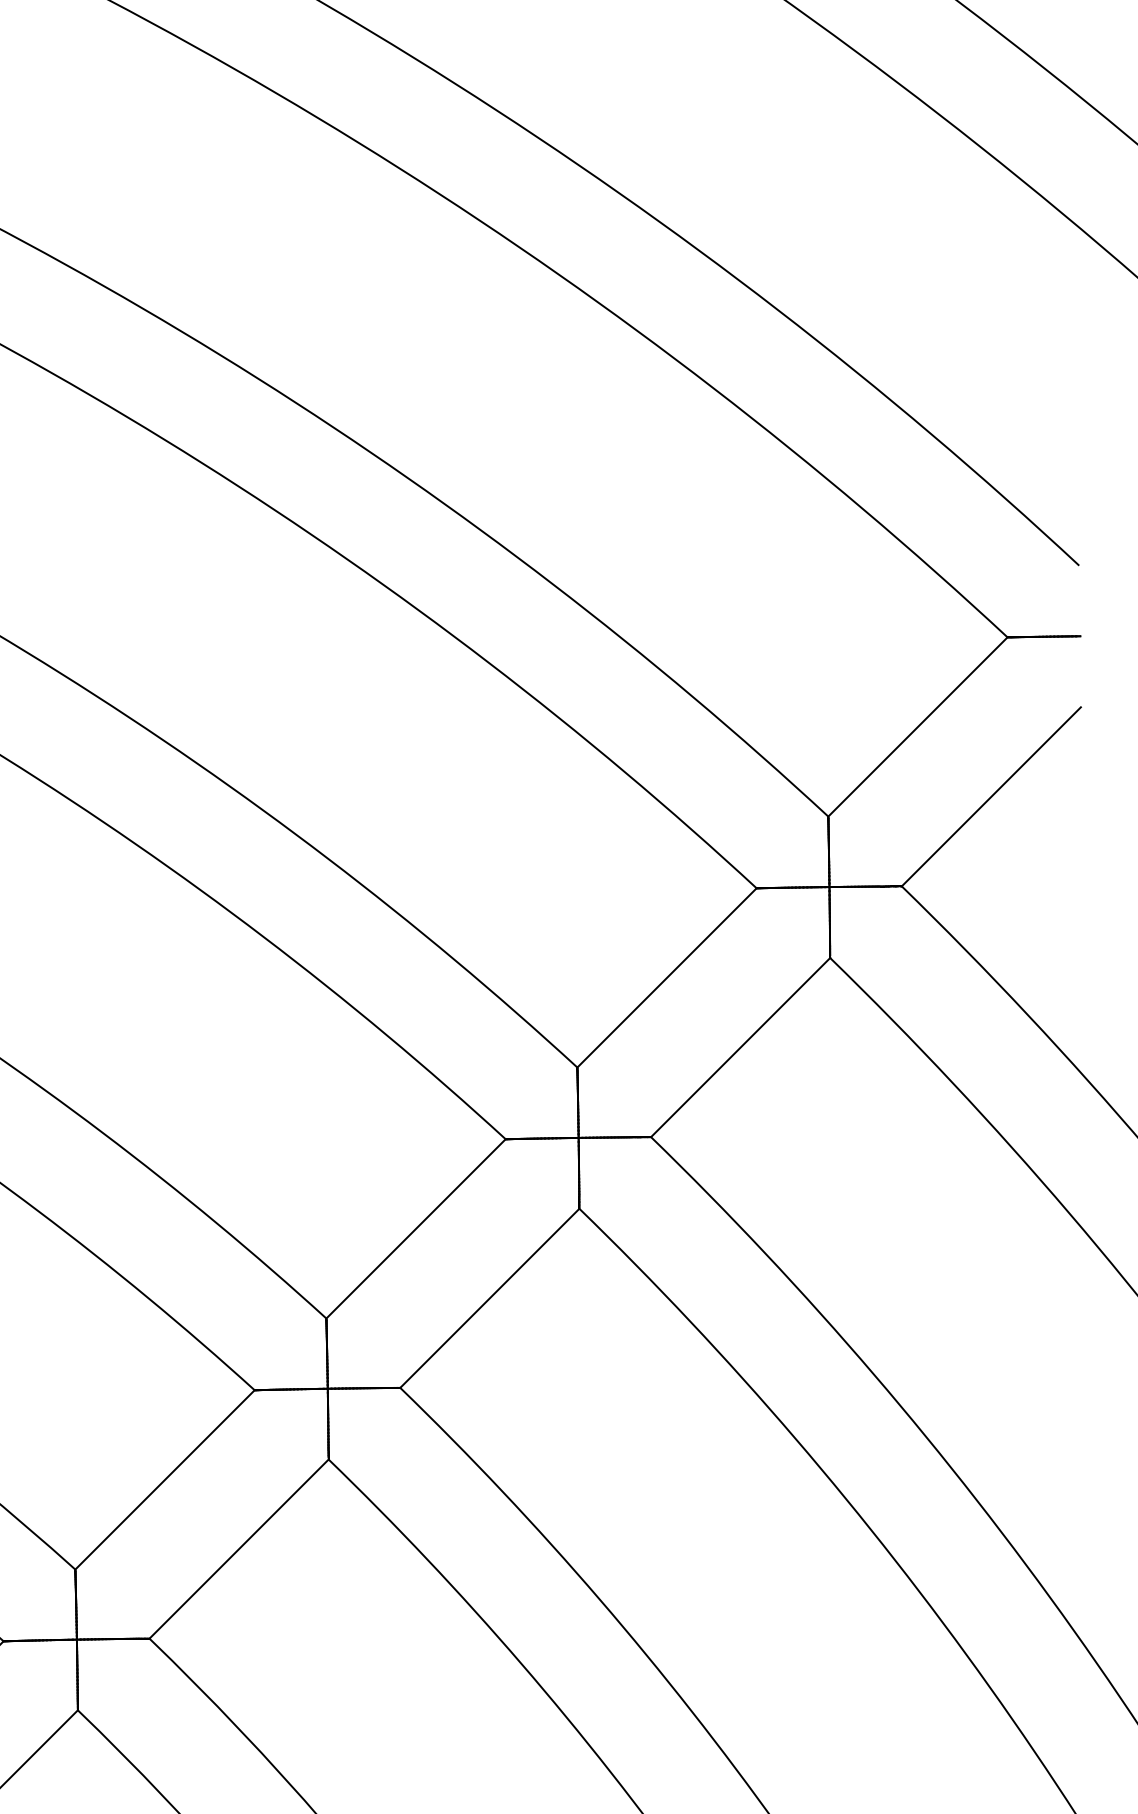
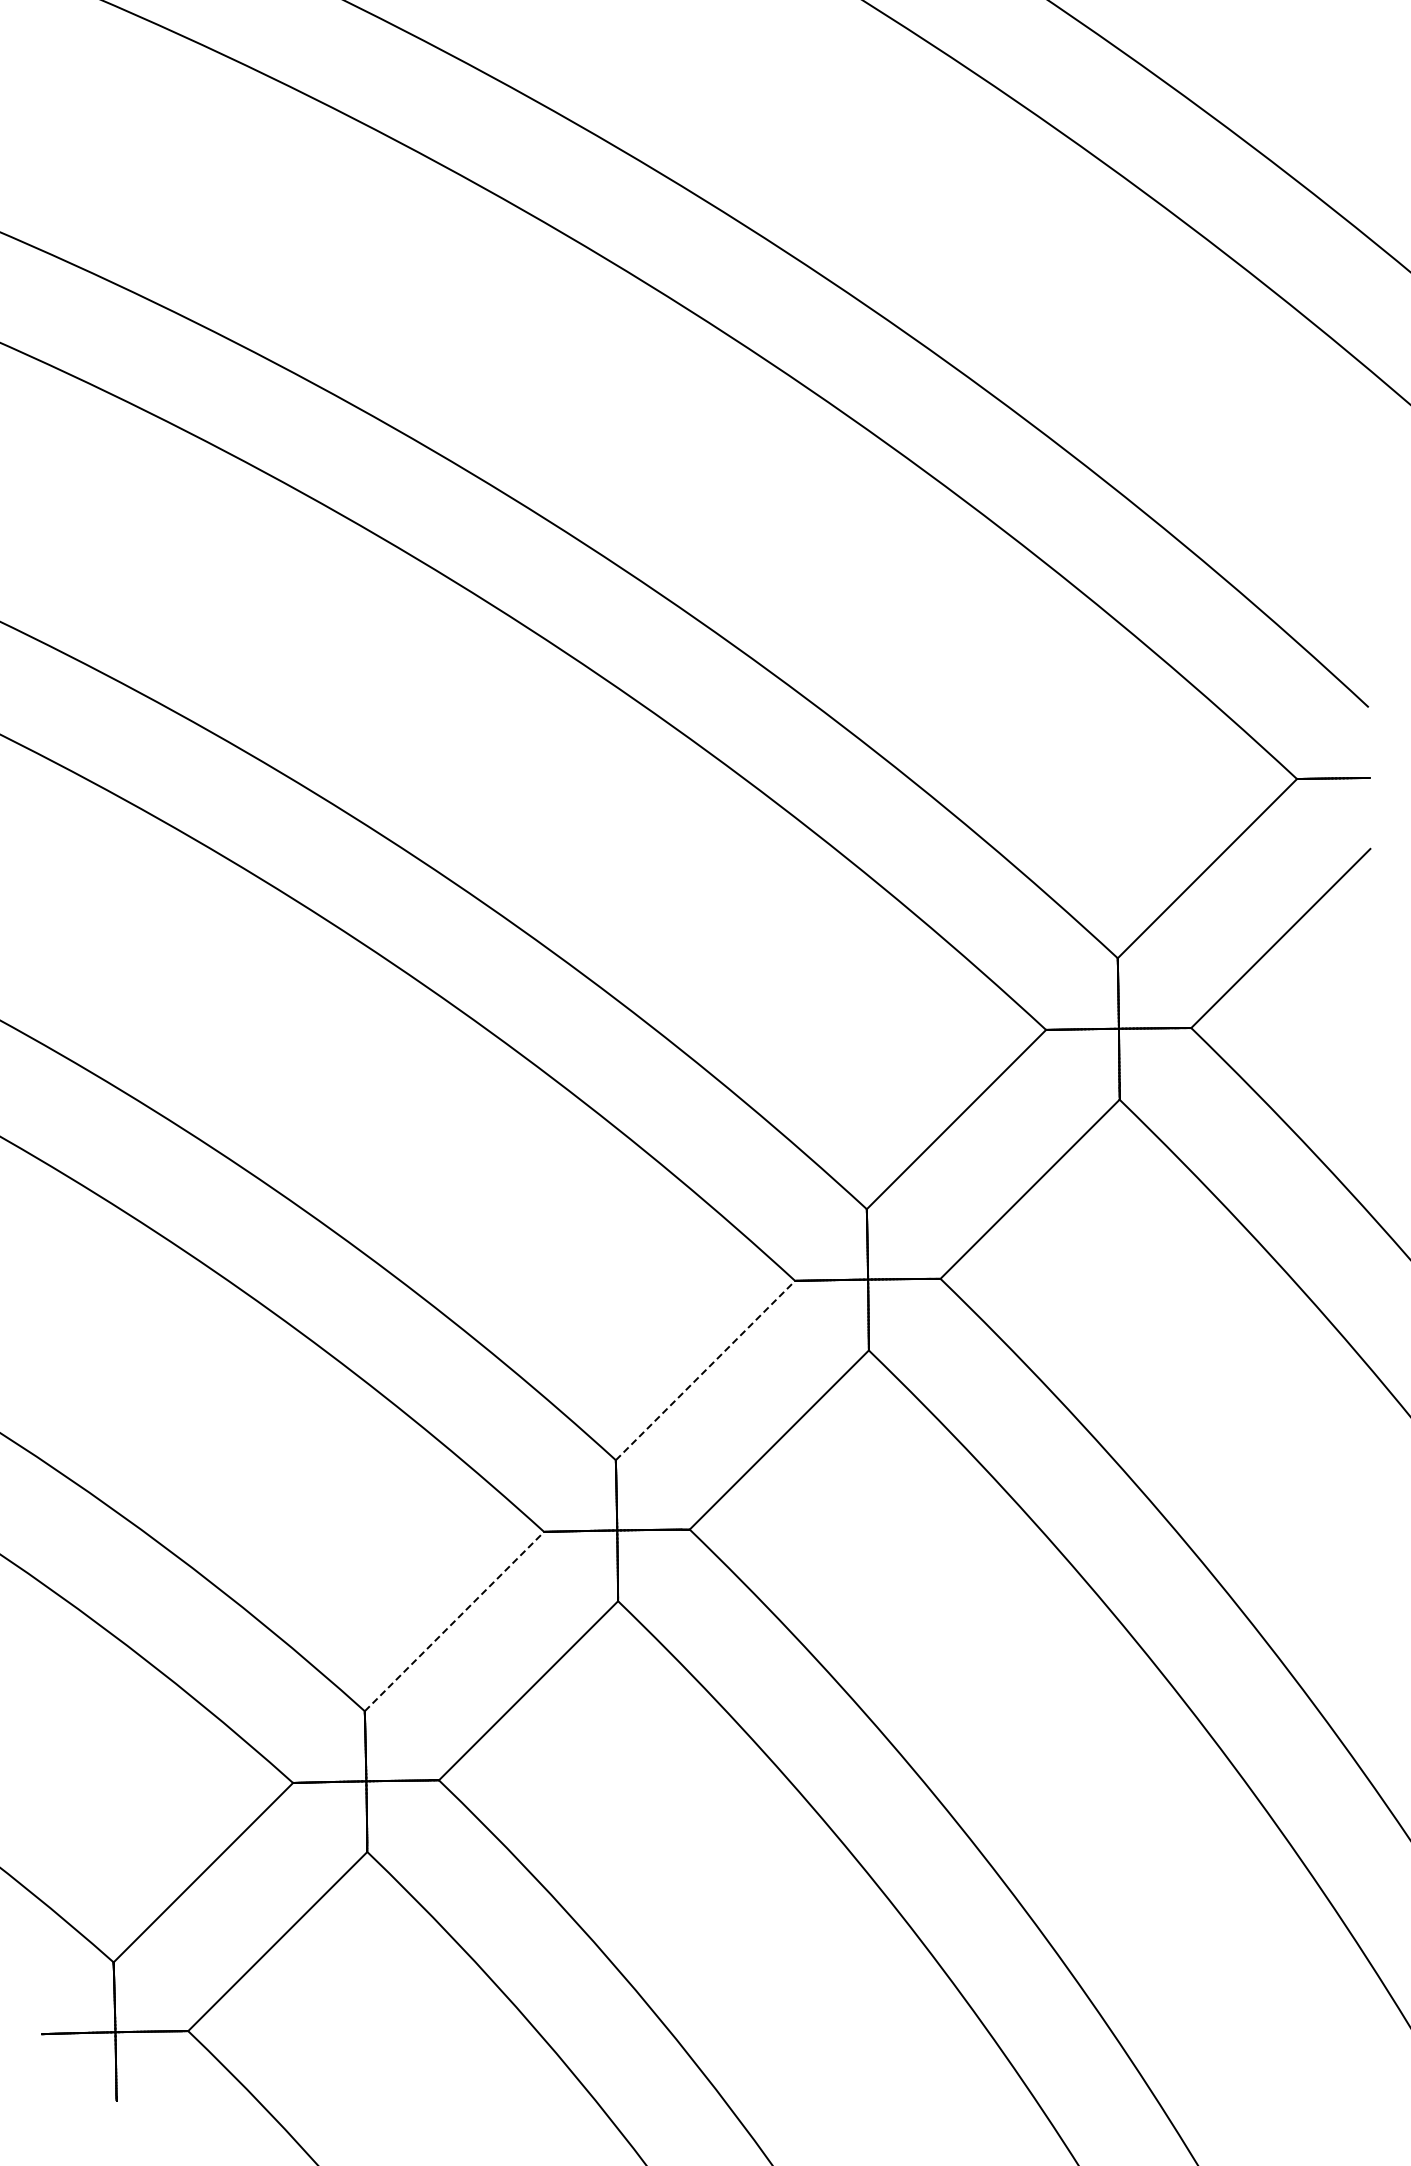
line: (416, 1228) -> (705, 1370), solid -> dashed
line: (165, 1479) -> (454, 1621), solid -> dashed

